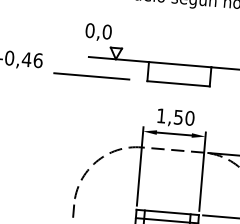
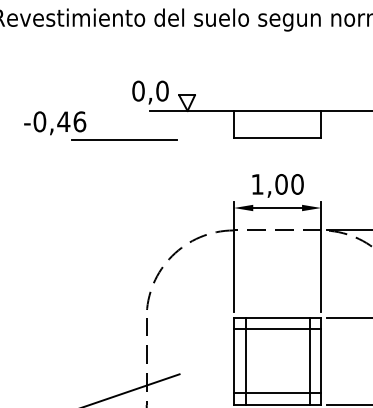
text: (98, 32) -> (150, 92), moved
line: (92, 76) -> (124, 139), moved
text: (178, 117) -> (281, 184), 1,50 -> 1,00

